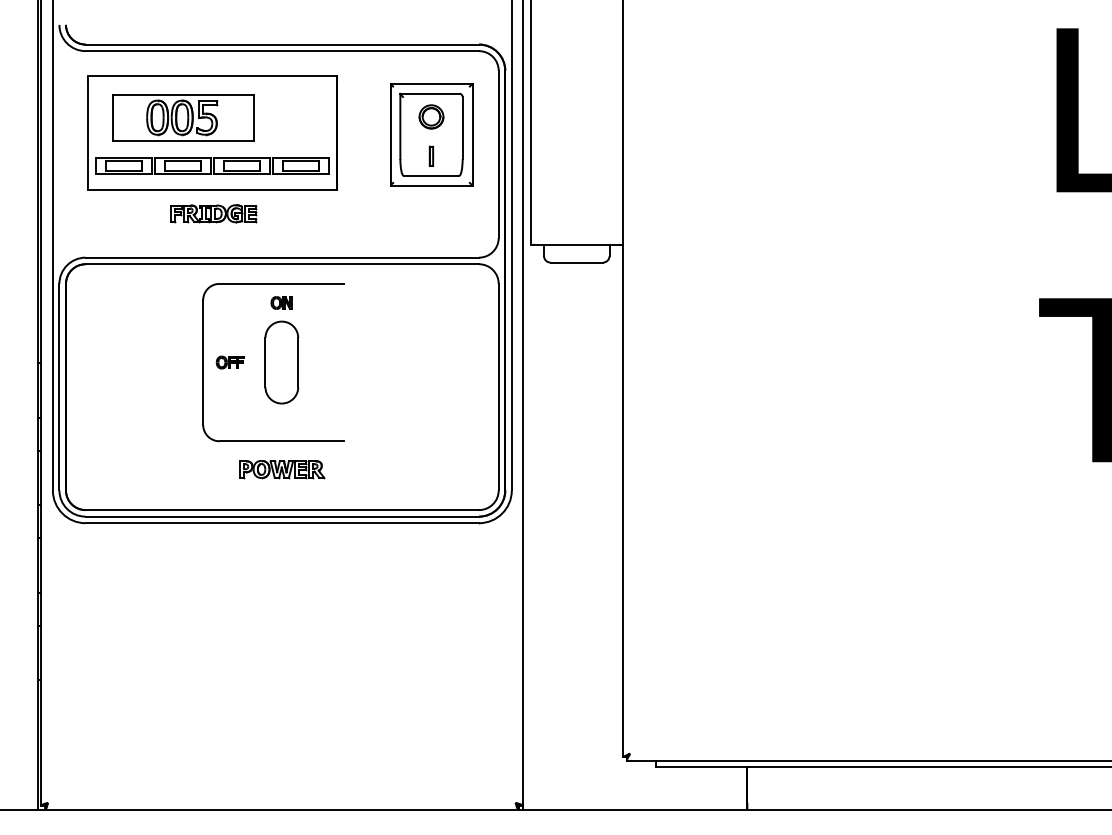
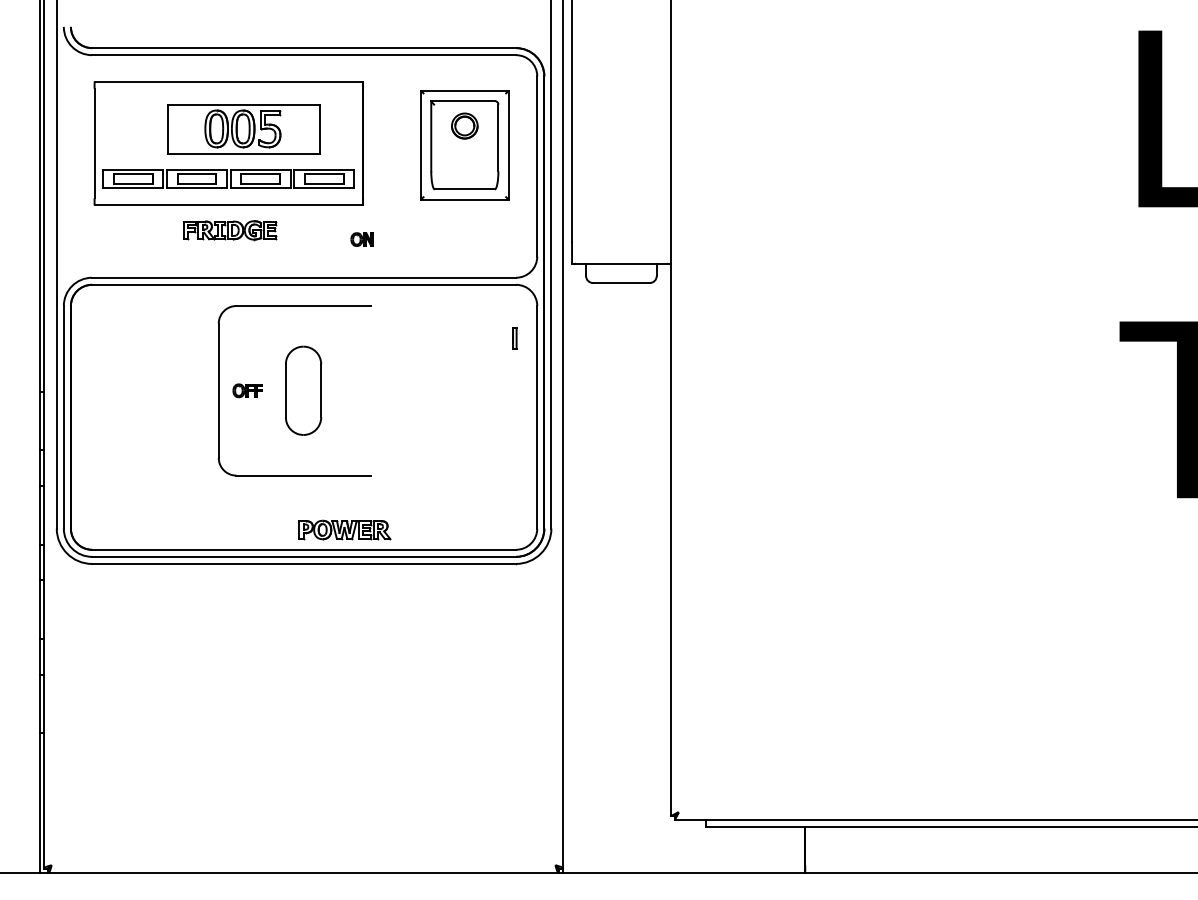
part: (182, 118) -> (243, 129), moved
part: (431, 156) -> (514, 338), moved
part: (280, 302) -> (361, 239), moved
part: (281, 468) -> (344, 529), moved

